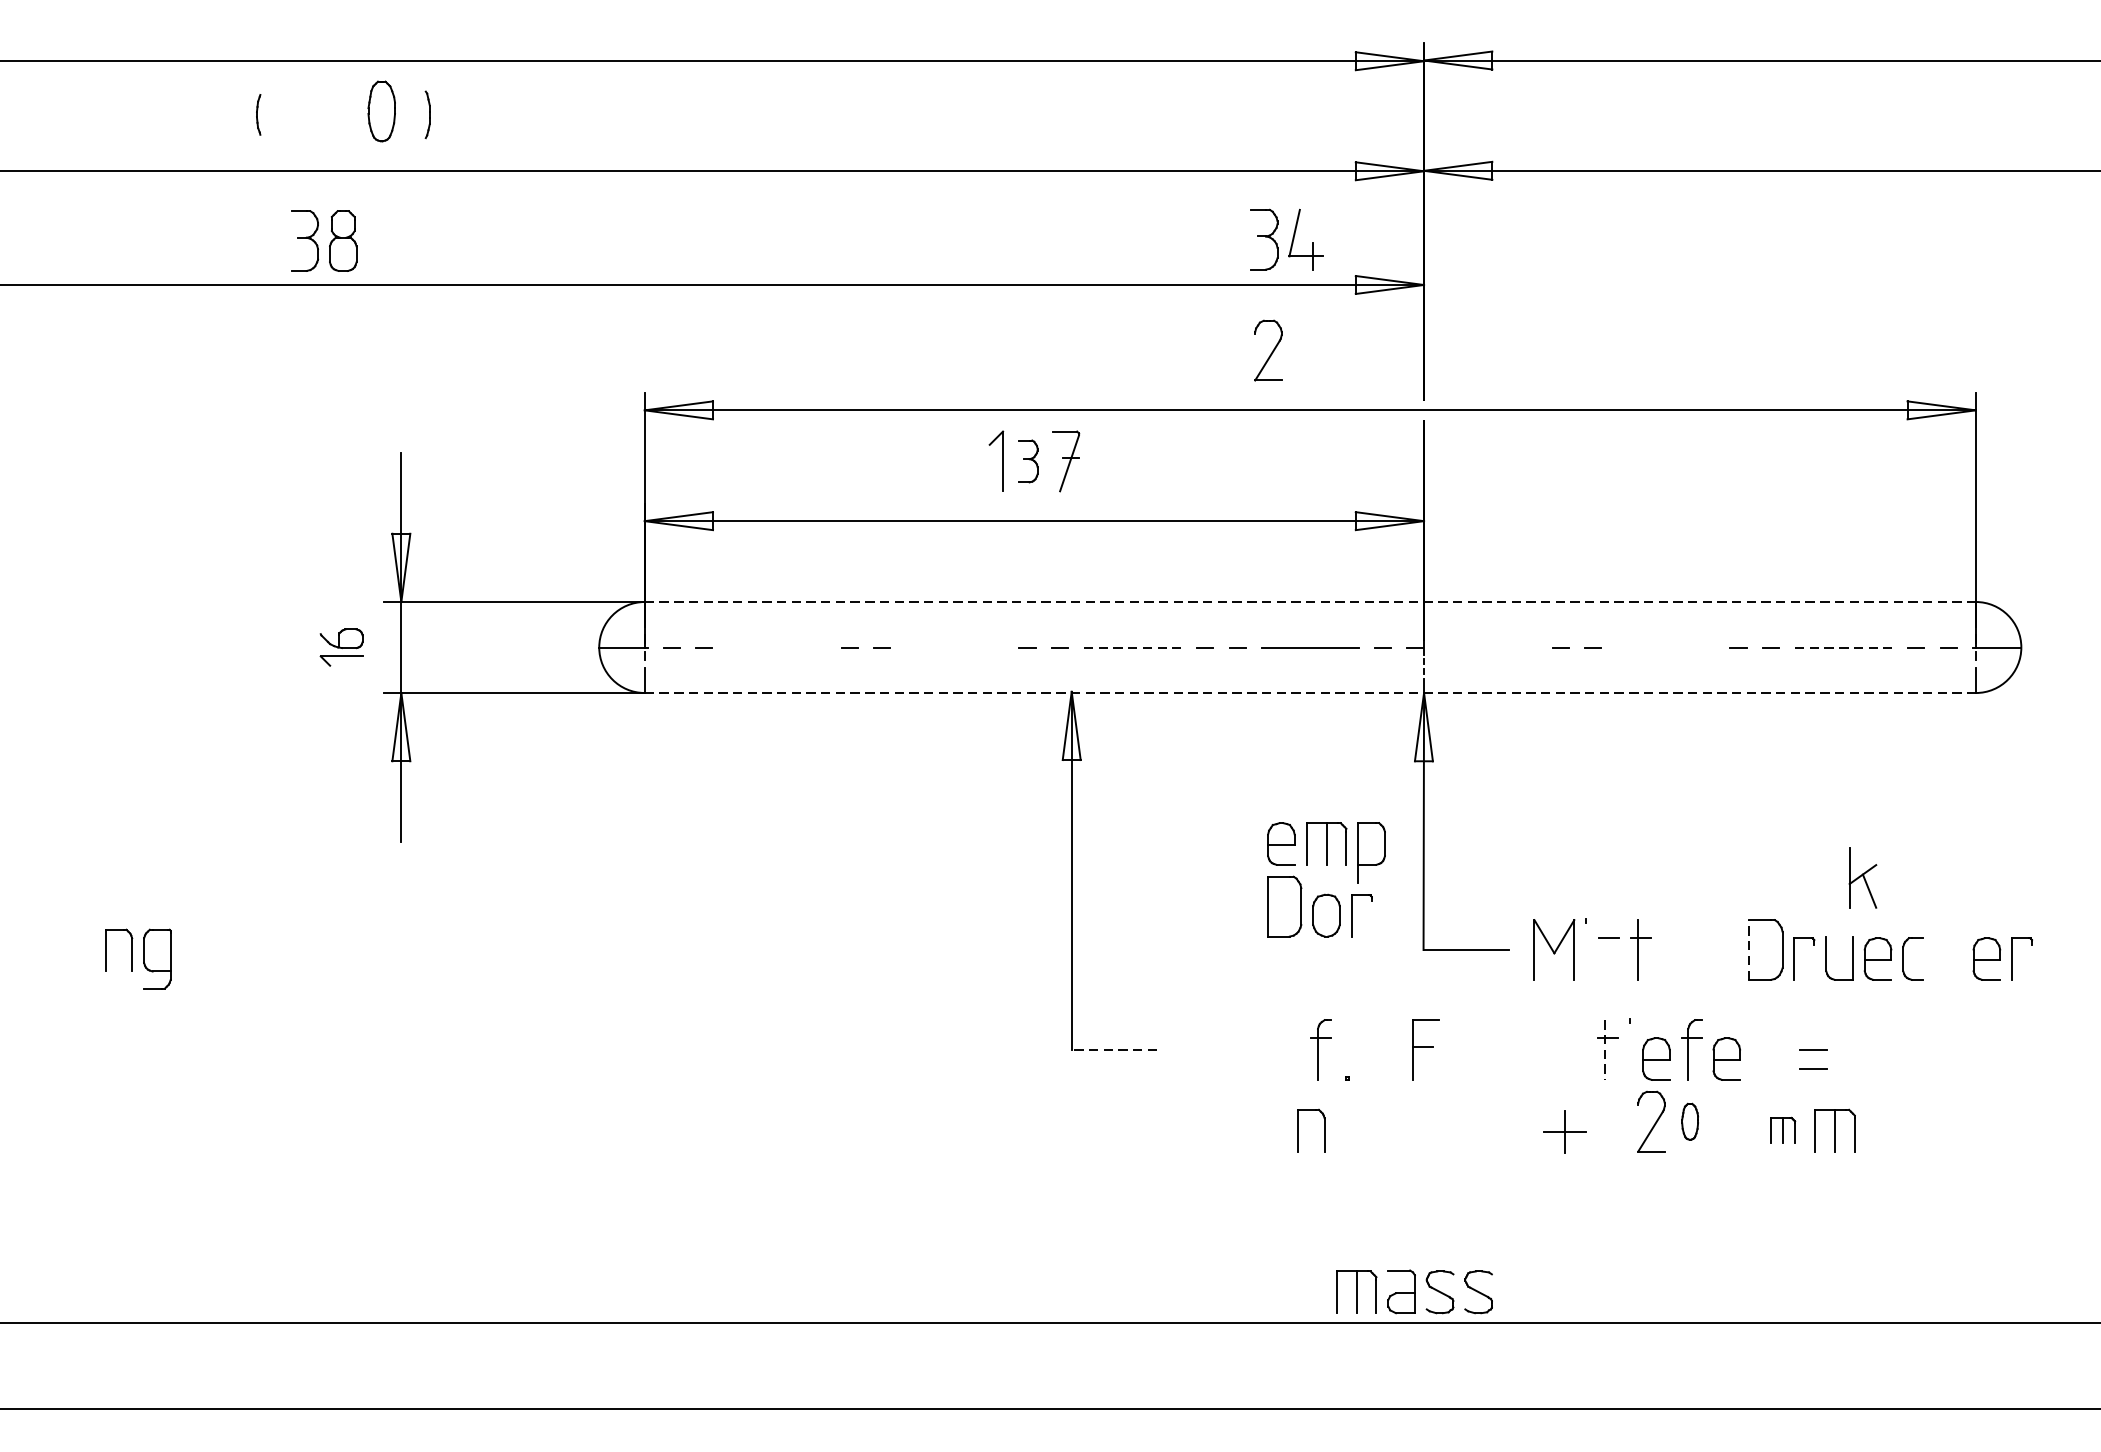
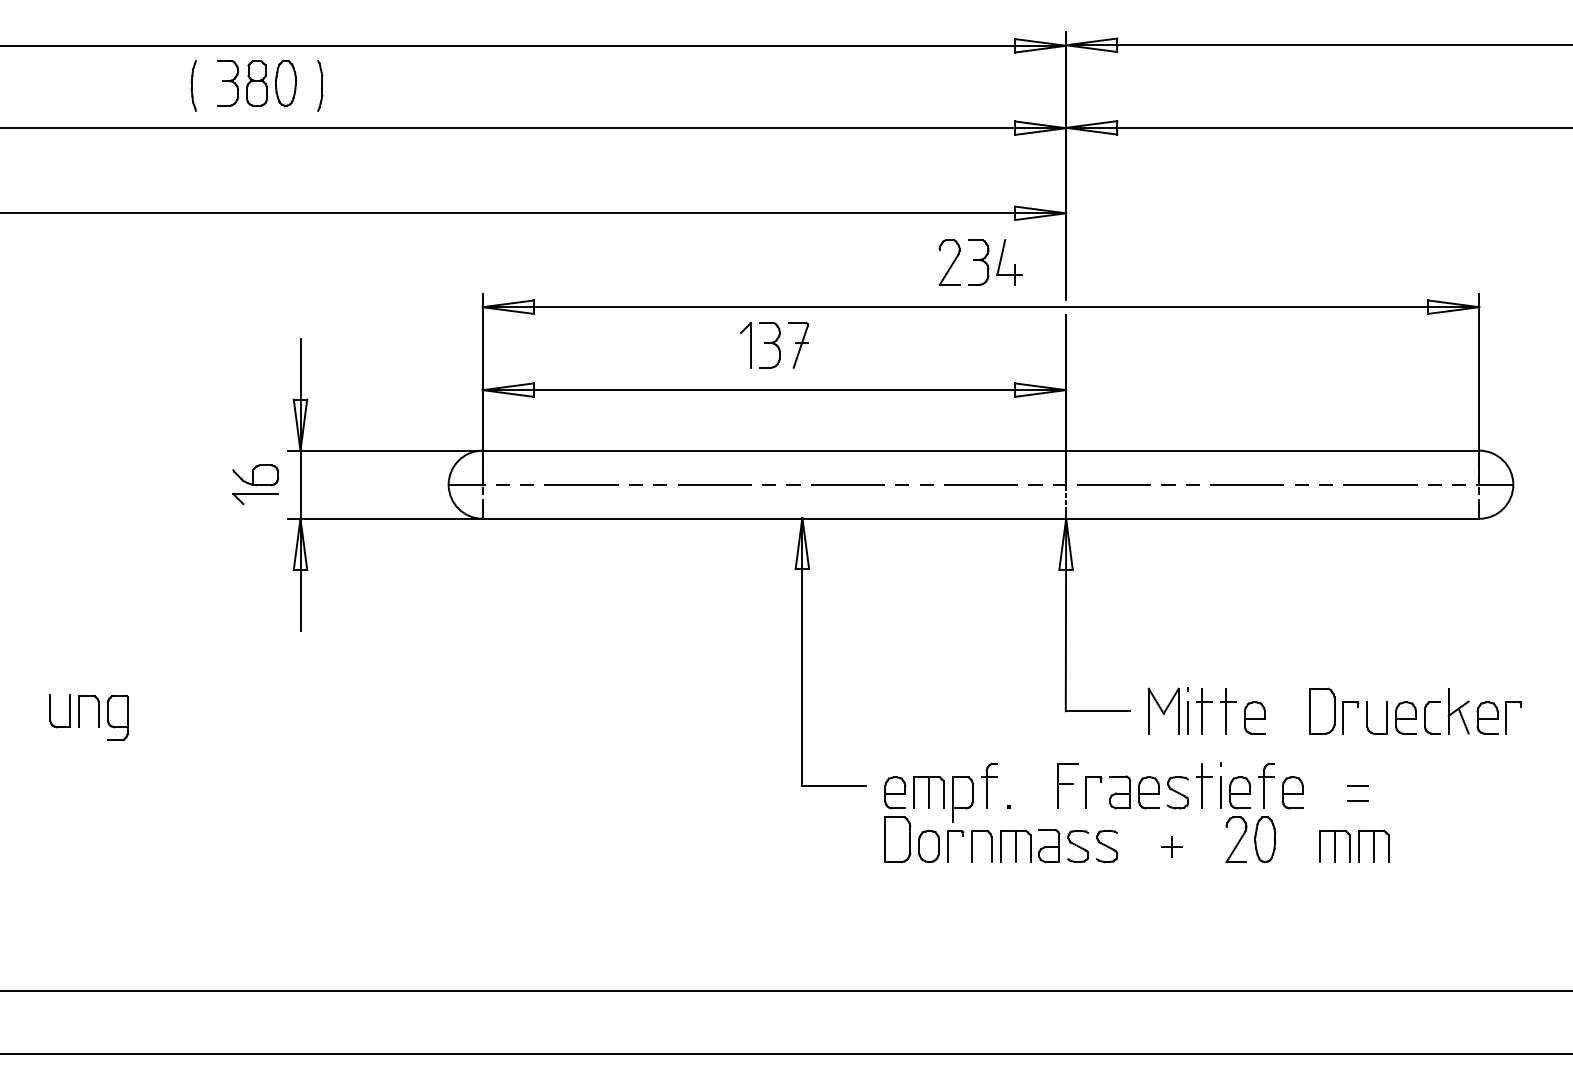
part: (258, 114) -> (193, 85), size x1.67
part: (428, 114) -> (320, 85), size x1.43
part: (1286, 239) -> (995, 262), moved
part: (323, 241) -> (242, 83), moved
part: (1027, 461) -> (769, 345), size x1.43
line: (1310, 601) -> (981, 450), dashed -> solid
part: (341, 647) -> (255, 484), size x1.43
line: (776, 647) -> (581, 484), added
line: (954, 647) -> (714, 484), added
line: (1133, 647) -> (848, 484), dashed -> solid
line: (1487, 647) -> (1113, 484), added
line: (1664, 647) -> (1246, 484), added
line: (1843, 647) -> (1380, 484), dashed -> solid
line: (1310, 692) -> (981, 518), dashed -> solid
part: (1325, 864) -> (928, 808), moved
part: (1862, 878) -> (1458, 711), moved
line: (1606, 949) -> (1202, 710), added
line: (1749, 949) -> (1309, 710), dashed -> solid
part: (67, 950) -> (50, 711), added
line: (1586, 958) -> (1187, 717), added
part: (1675, 958) -> (1254, 717), added
line: (1114, 1050) -> (834, 786), dashed -> solid
line: (1604, 1050) -> (1201, 786), dashed -> solid
part: (1517, 1058) -> (1136, 792), added
line: (1630, 1058) -> (1220, 792), added
part: (1690, 1121) -> (1265, 839), size x1.67
part: (1782, 1129) -> (1334, 845), size x1.67
part: (1564, 1130) -> (1171, 846), size x0.62
part: (1413, 1292) -> (1058, 846), moved

